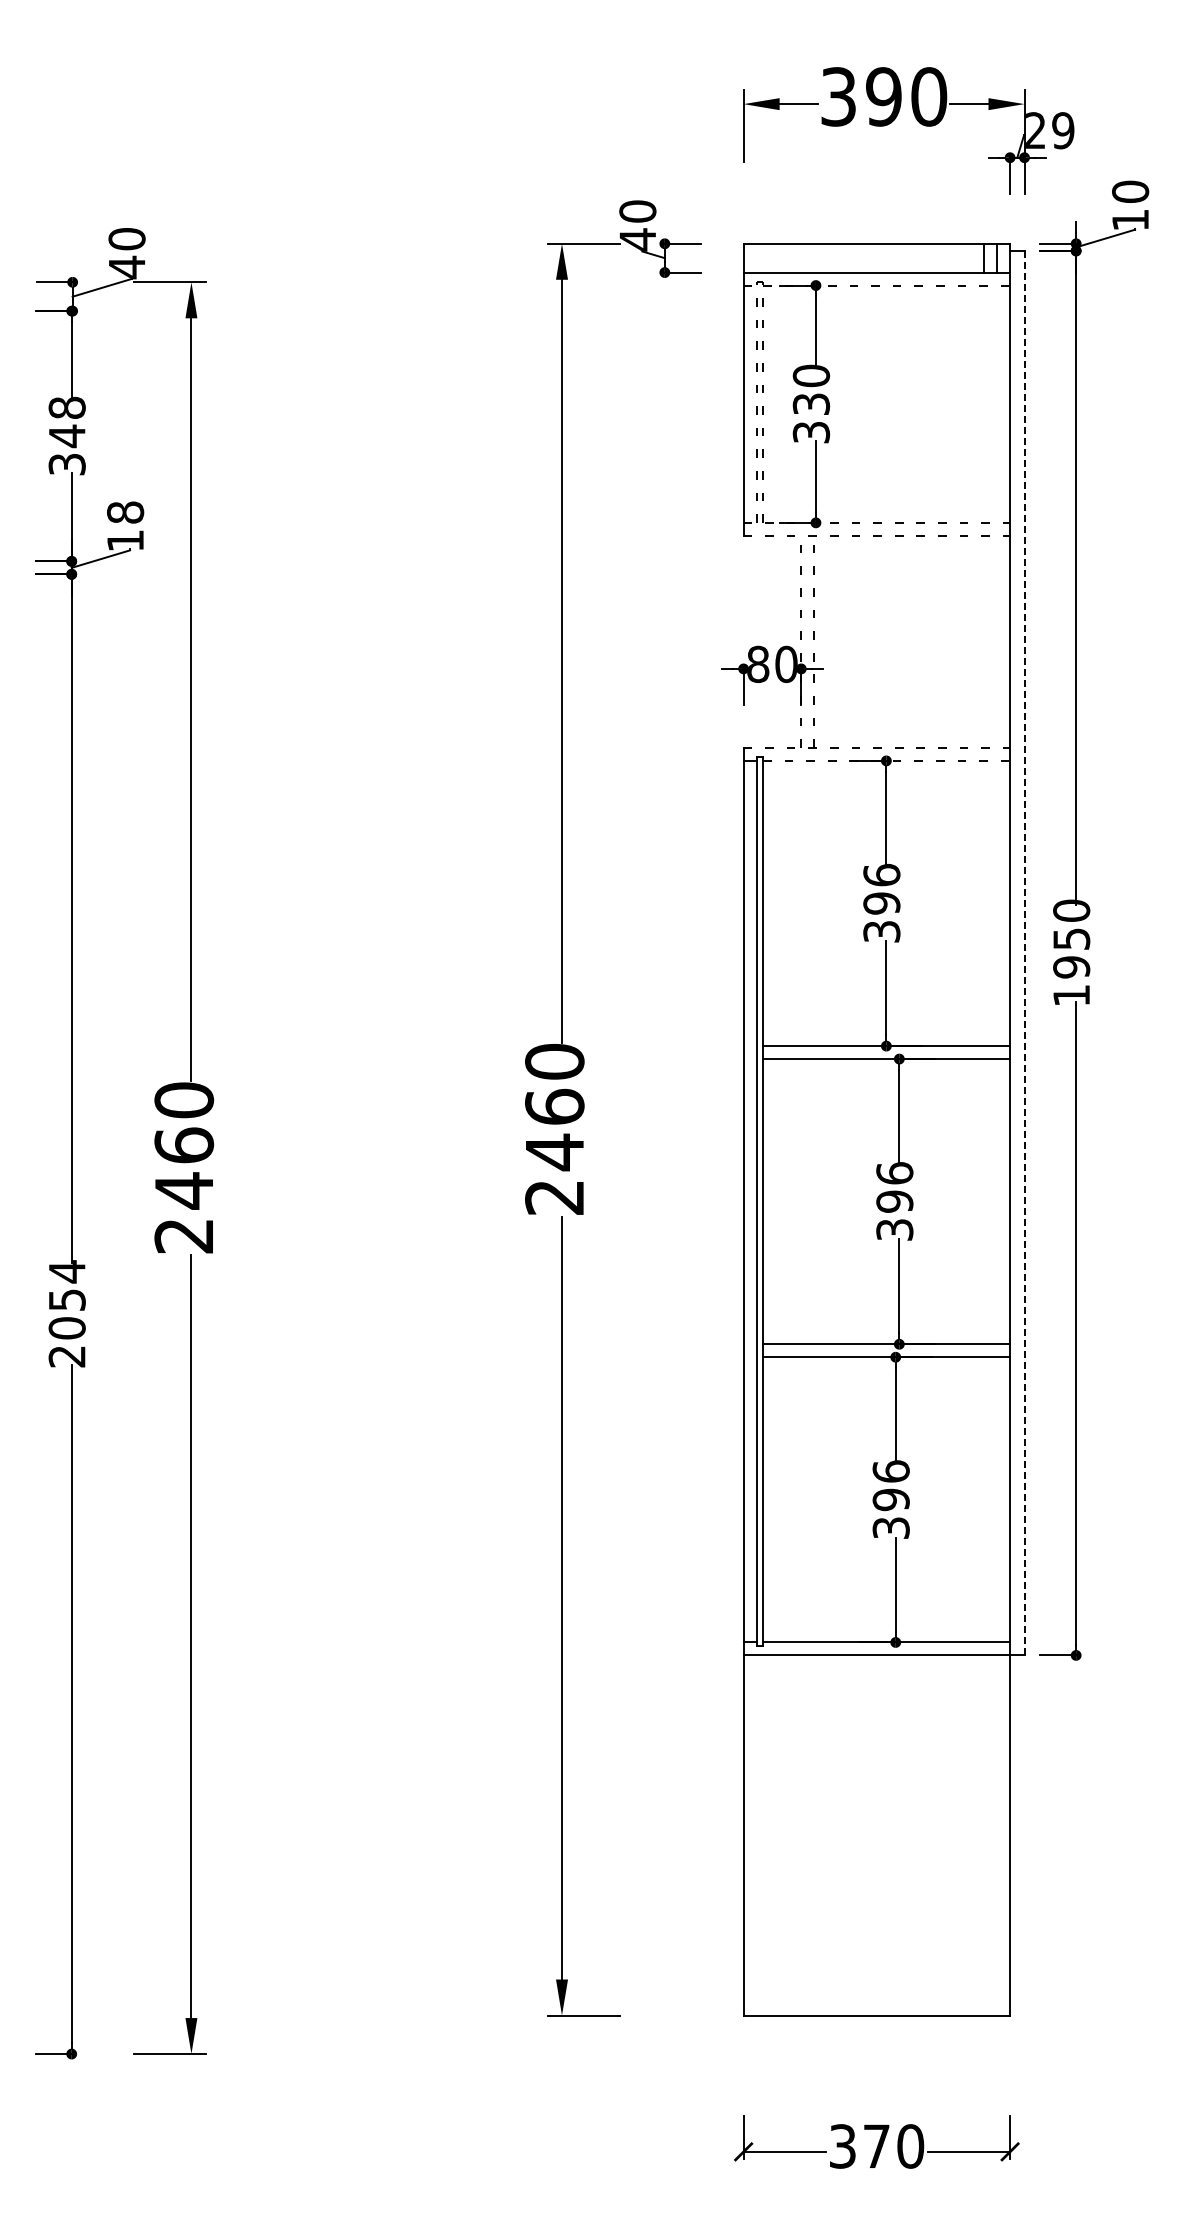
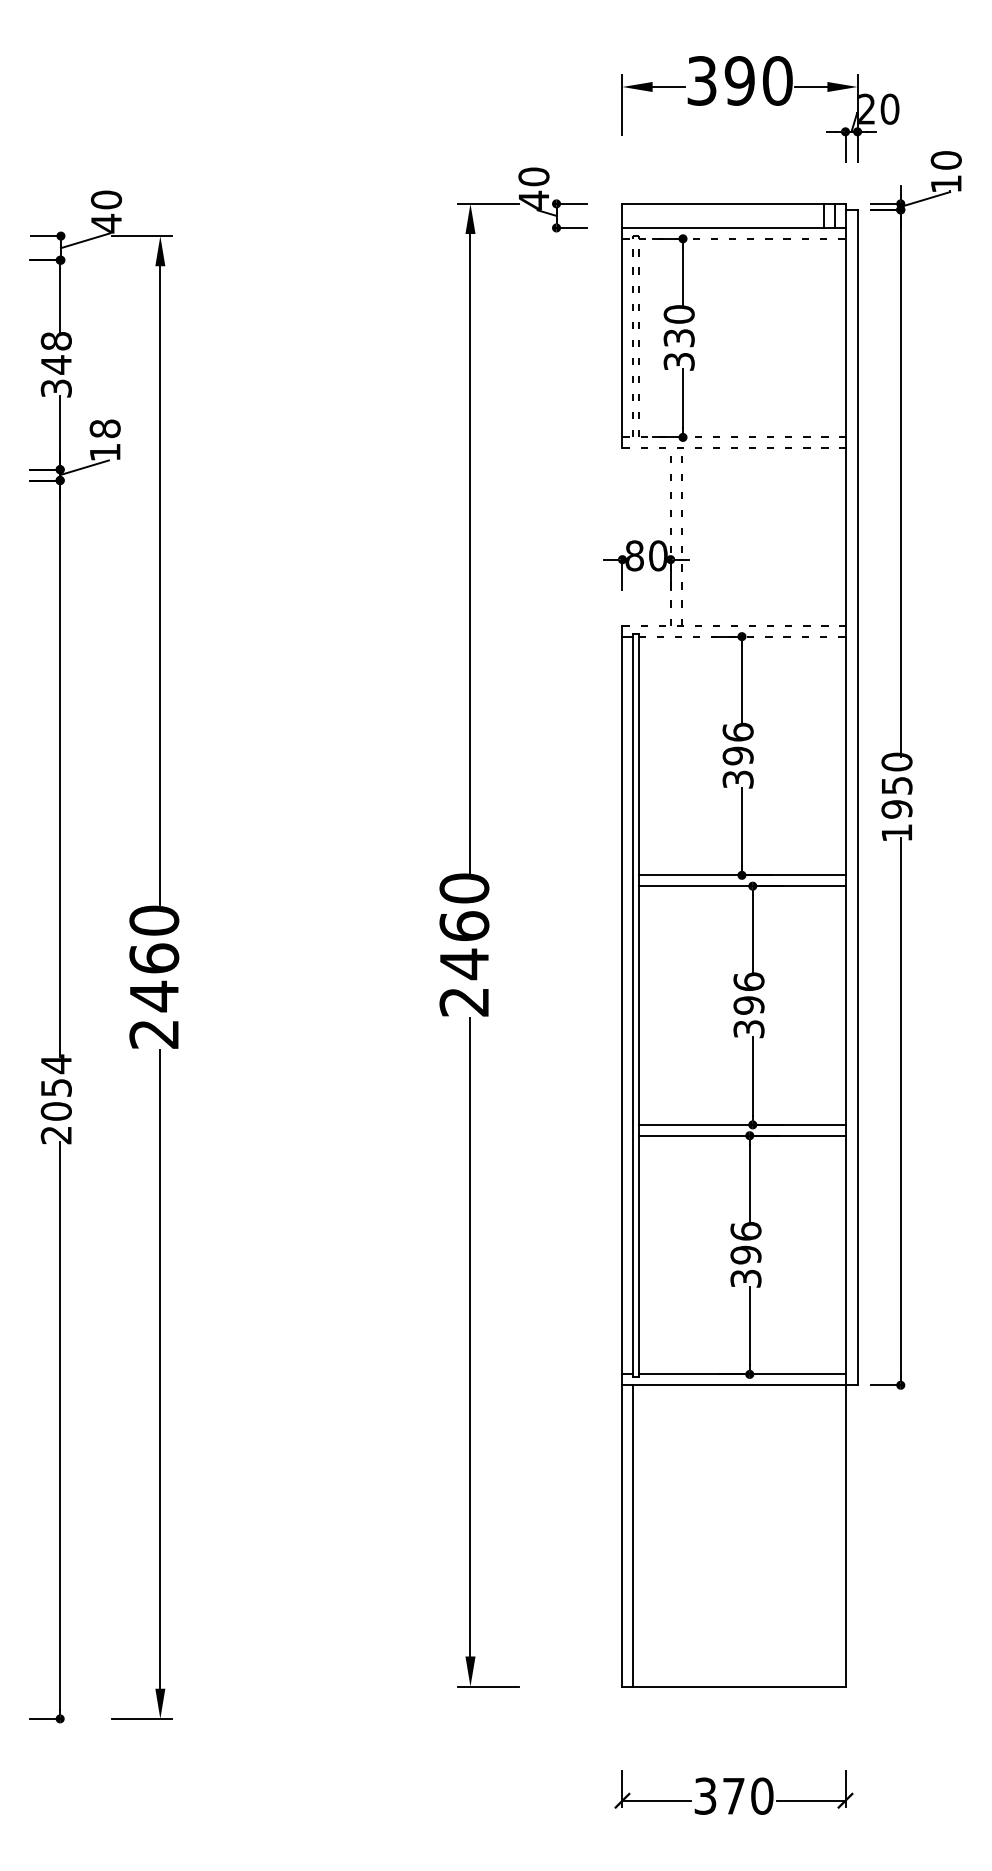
text: (1063, 130) -> (890, 109), 29 -> 20
line: (1024, 952) -> (857, 796), dashed -> solid
line: (756, 1835) -> (633, 1535), added

